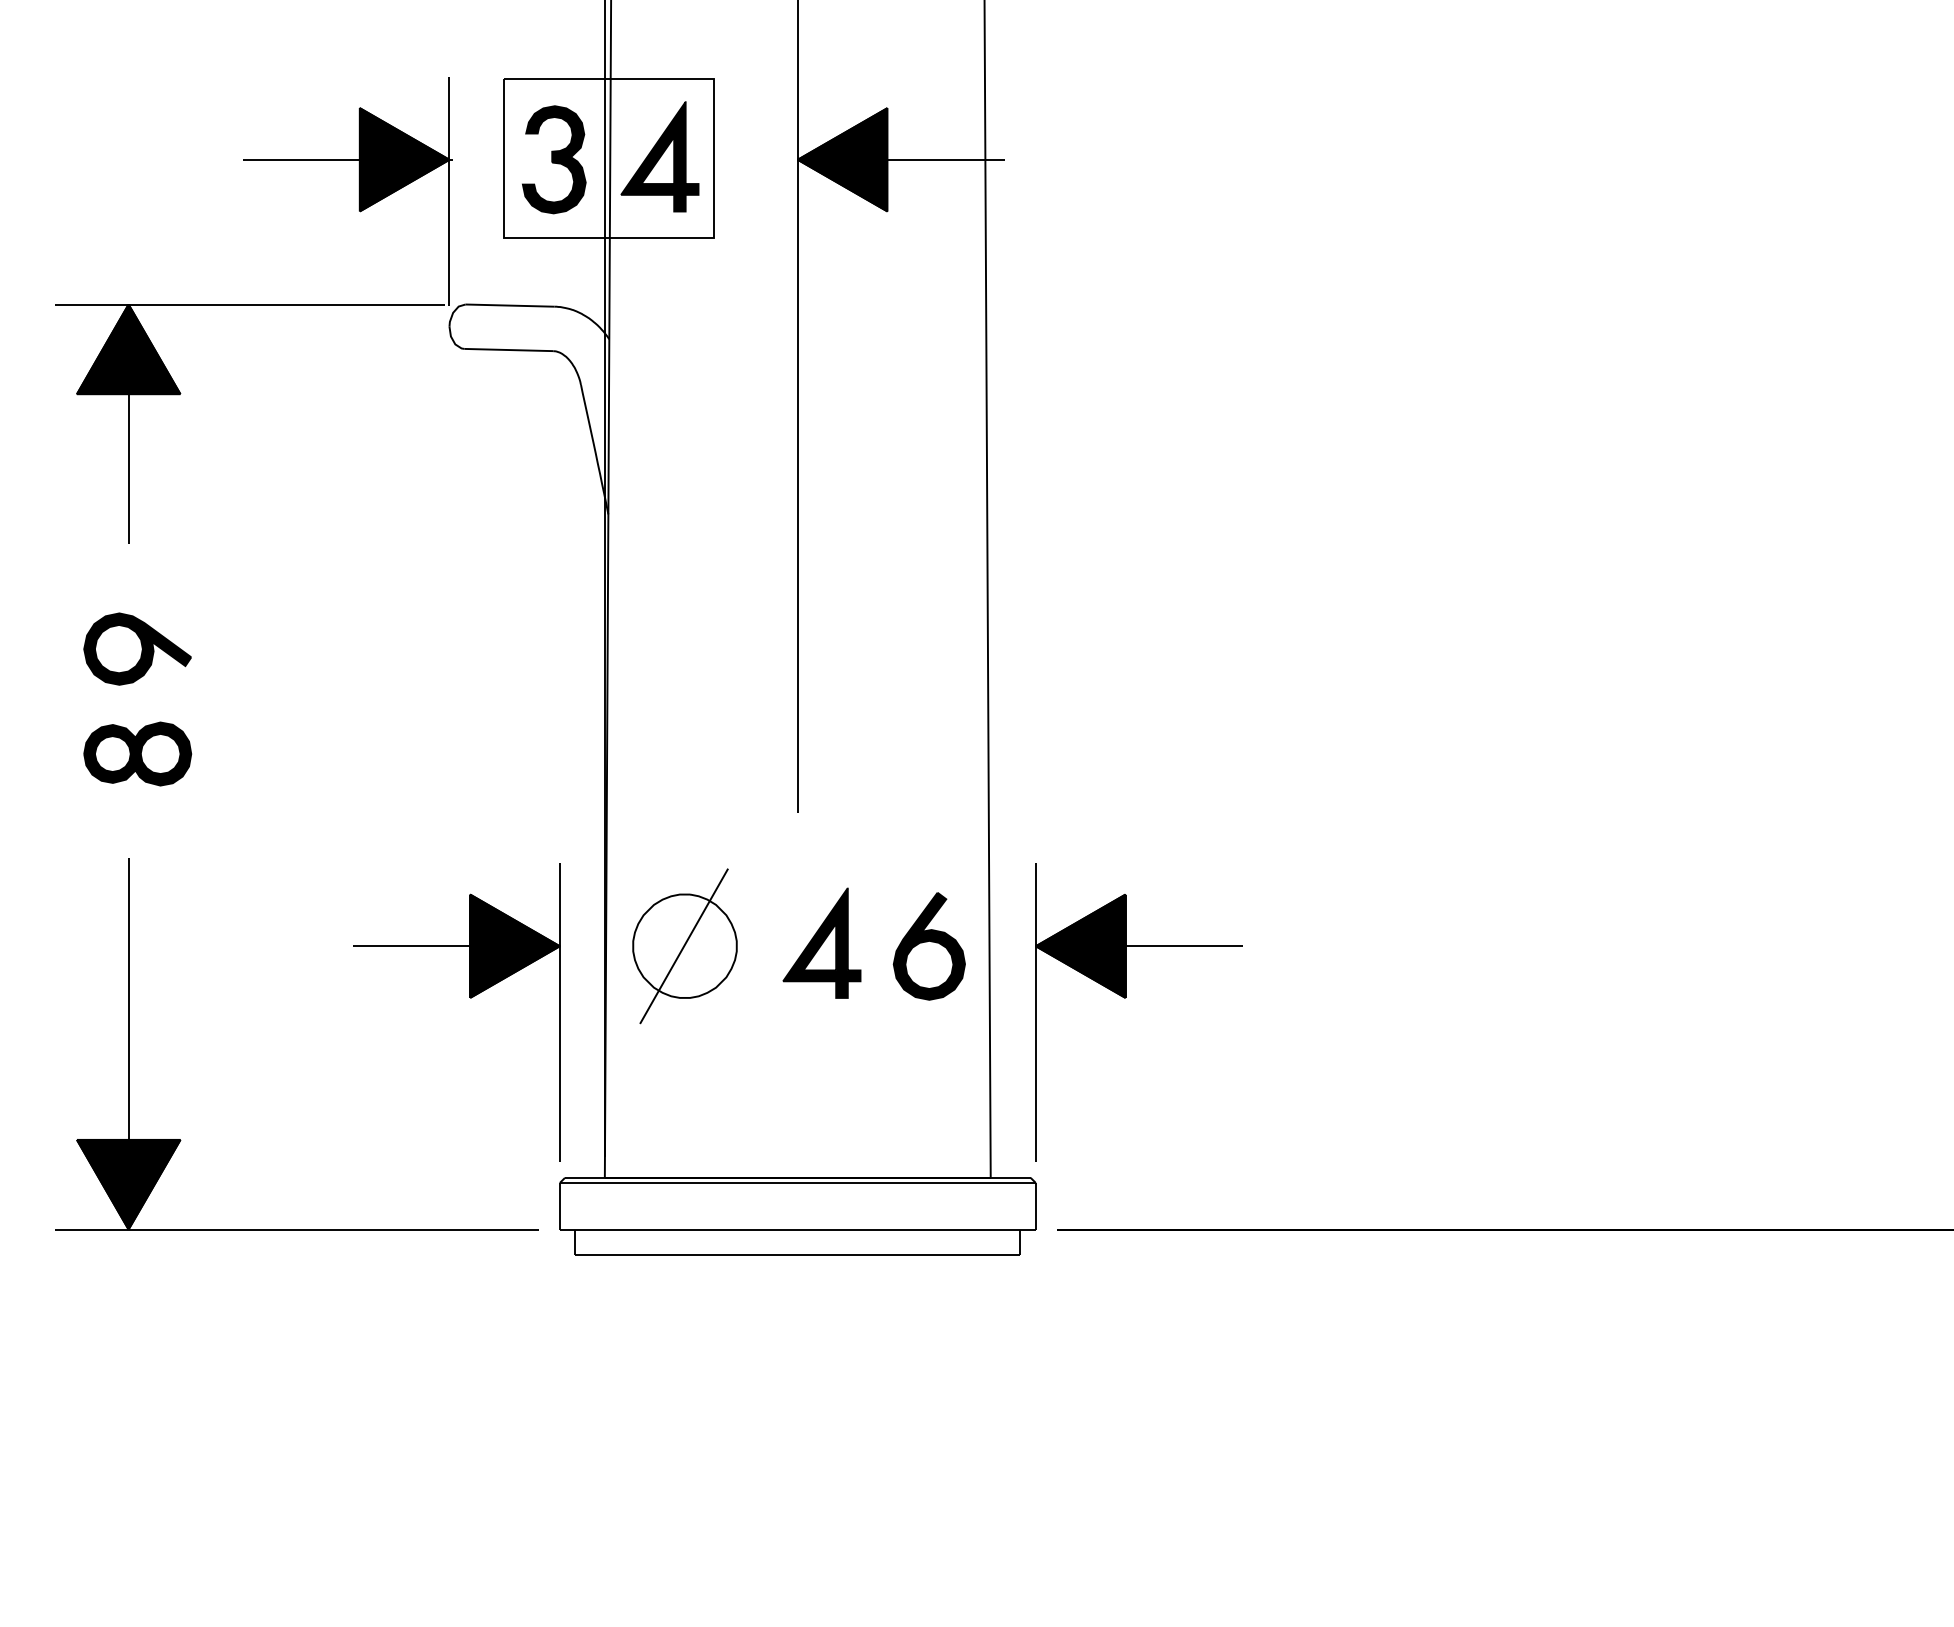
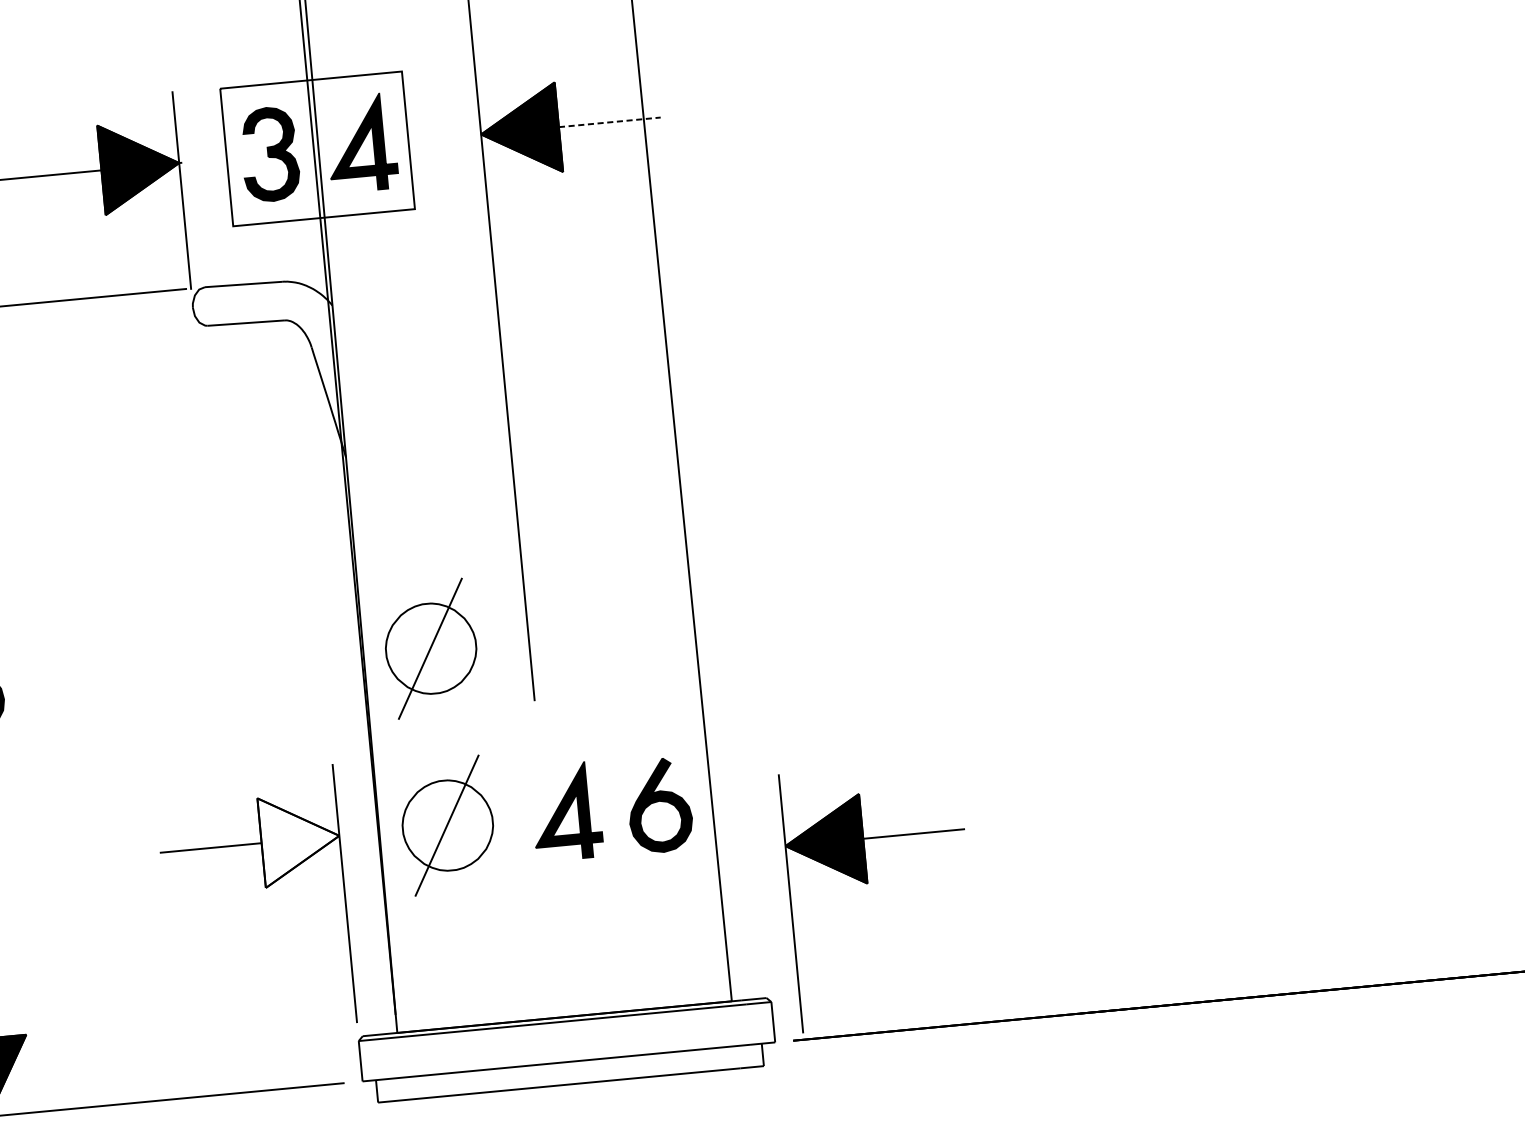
line: (946, 159) -> (610, 122), solid -> dashed
part: (684, 742) -> (430, 648), added
fill: (514, 945) -> (299, 838), removed
part: (1125, 998) -> (867, 884), moved

